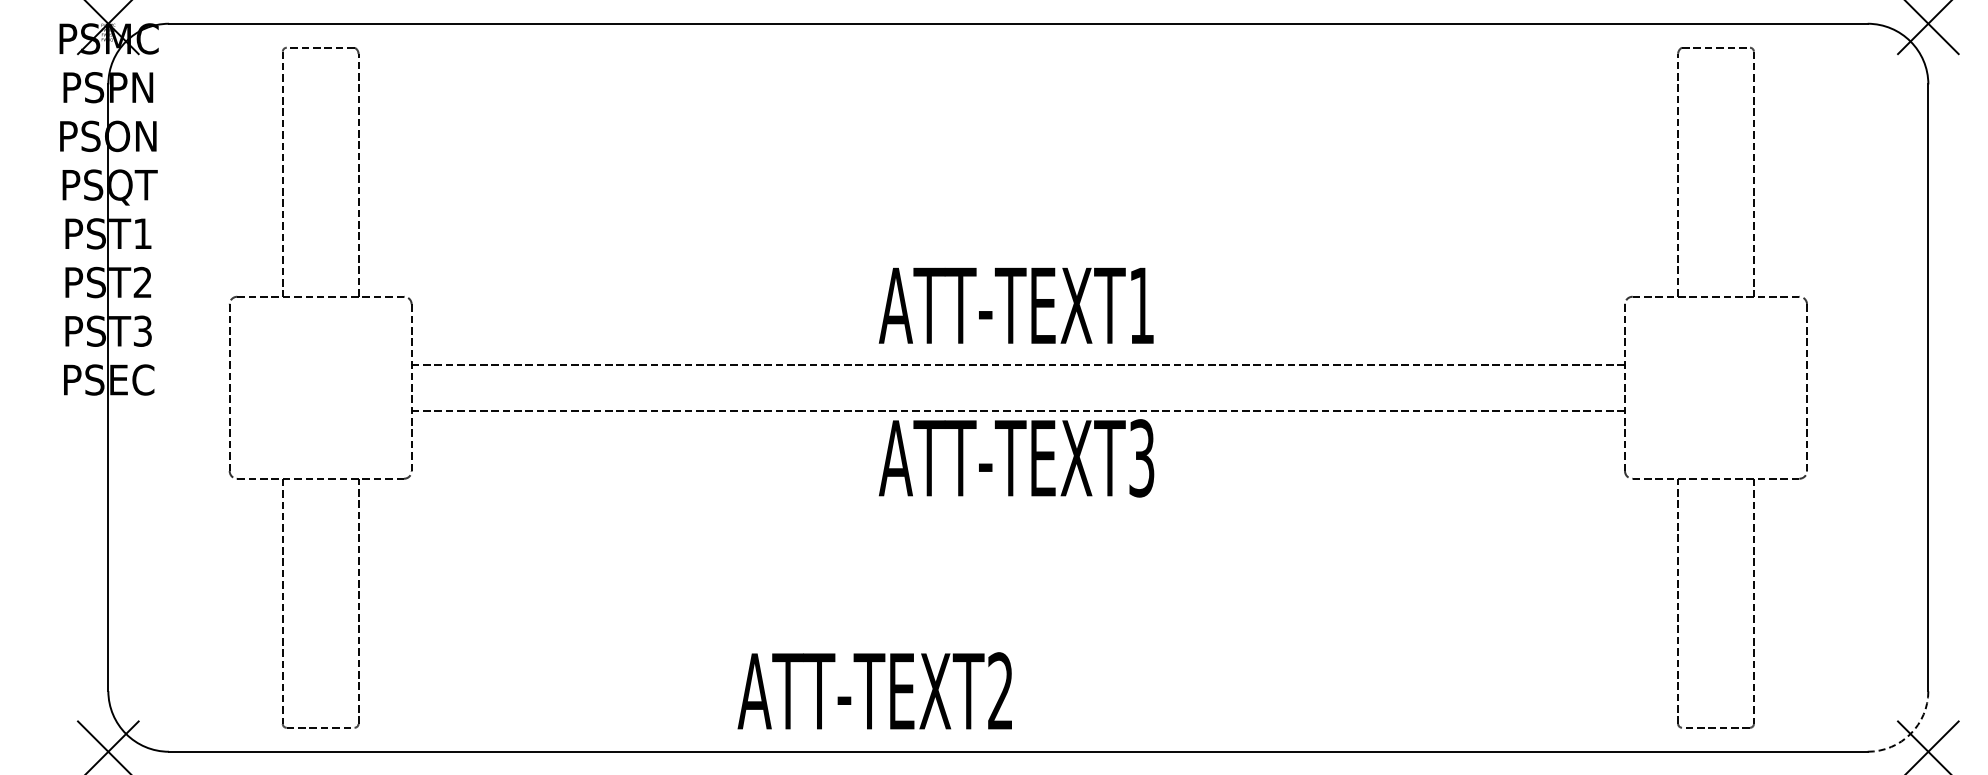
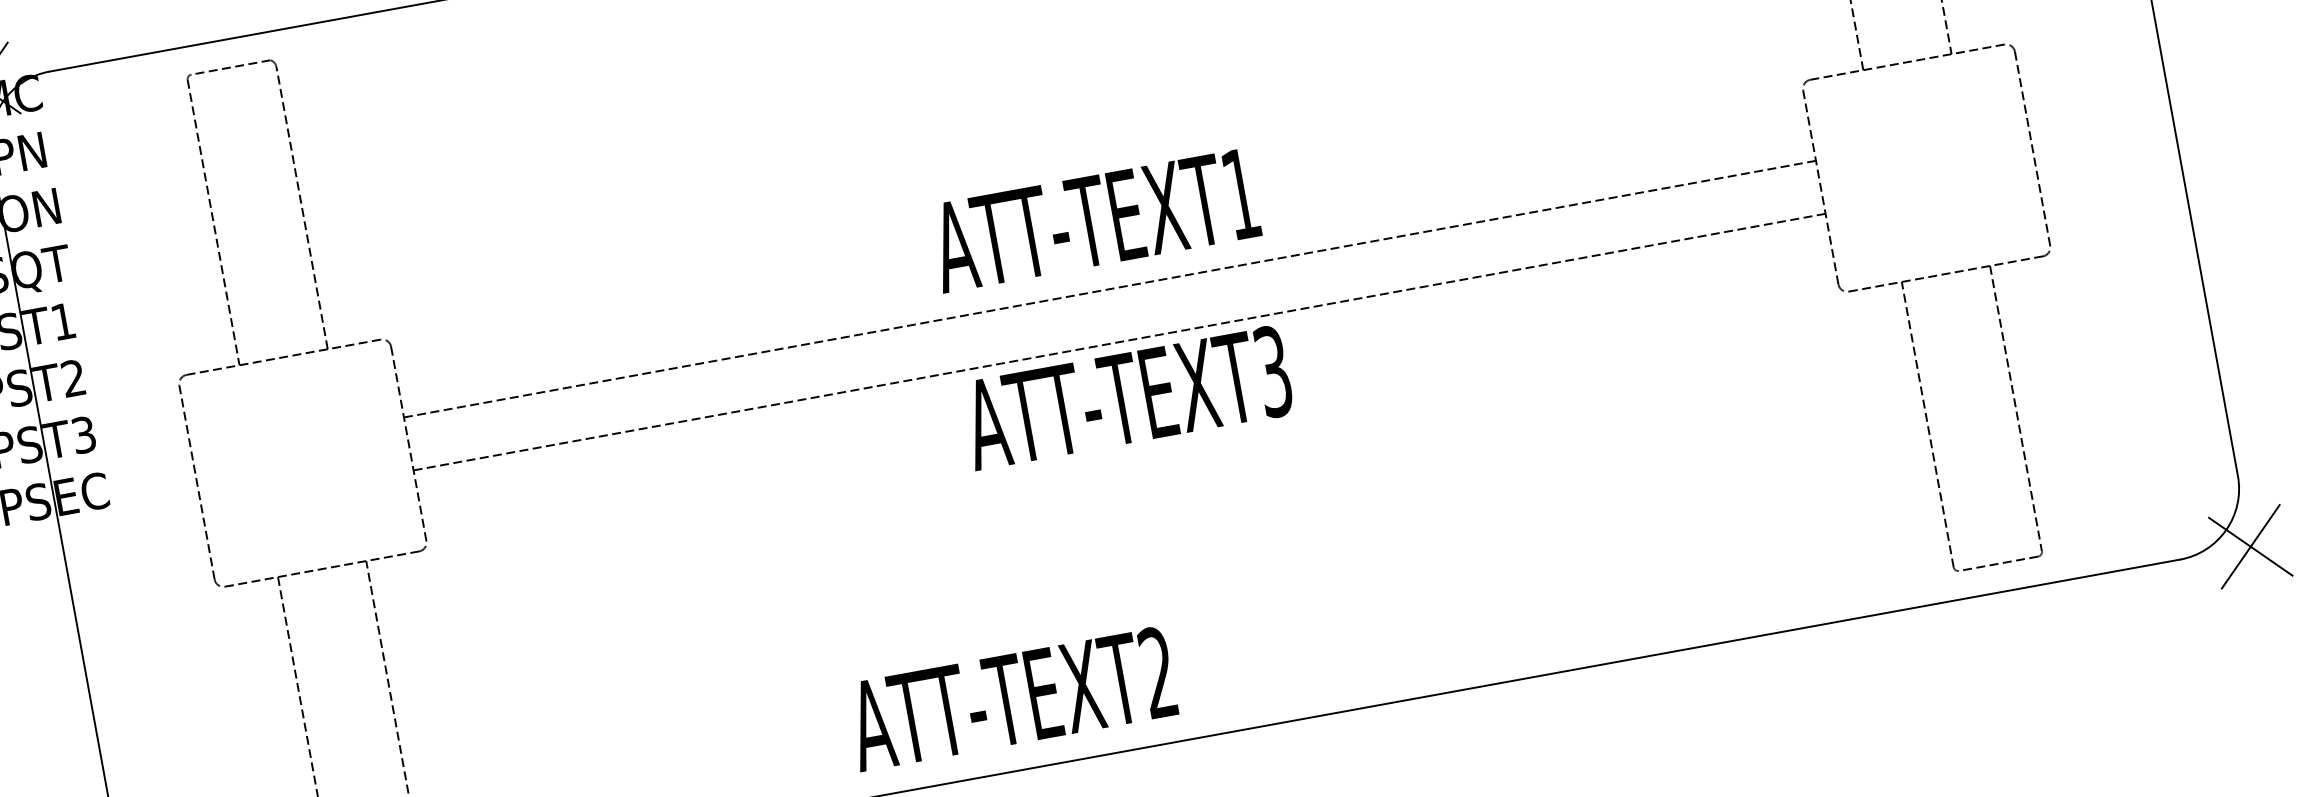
arc: (1910, 734) -> (2226, 530), dashed -> solid

